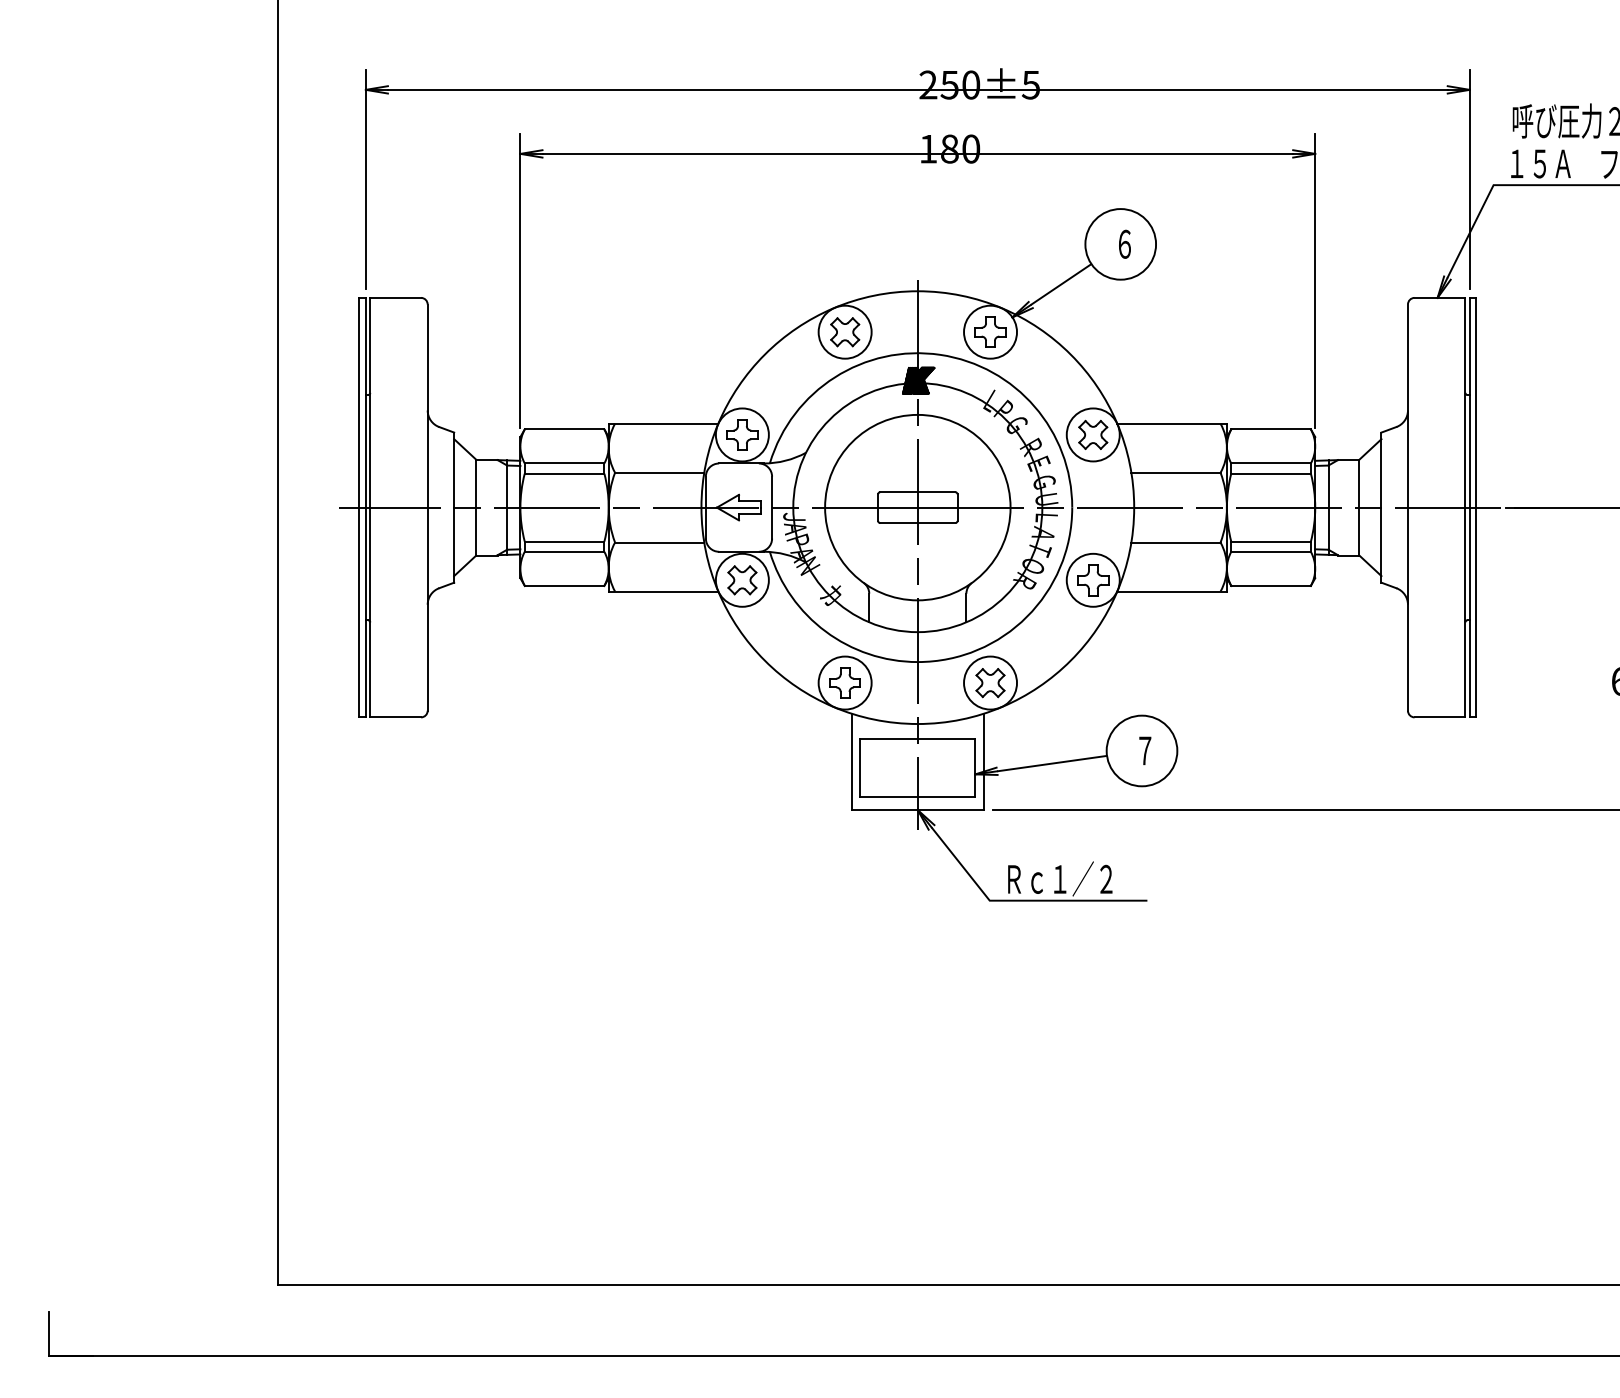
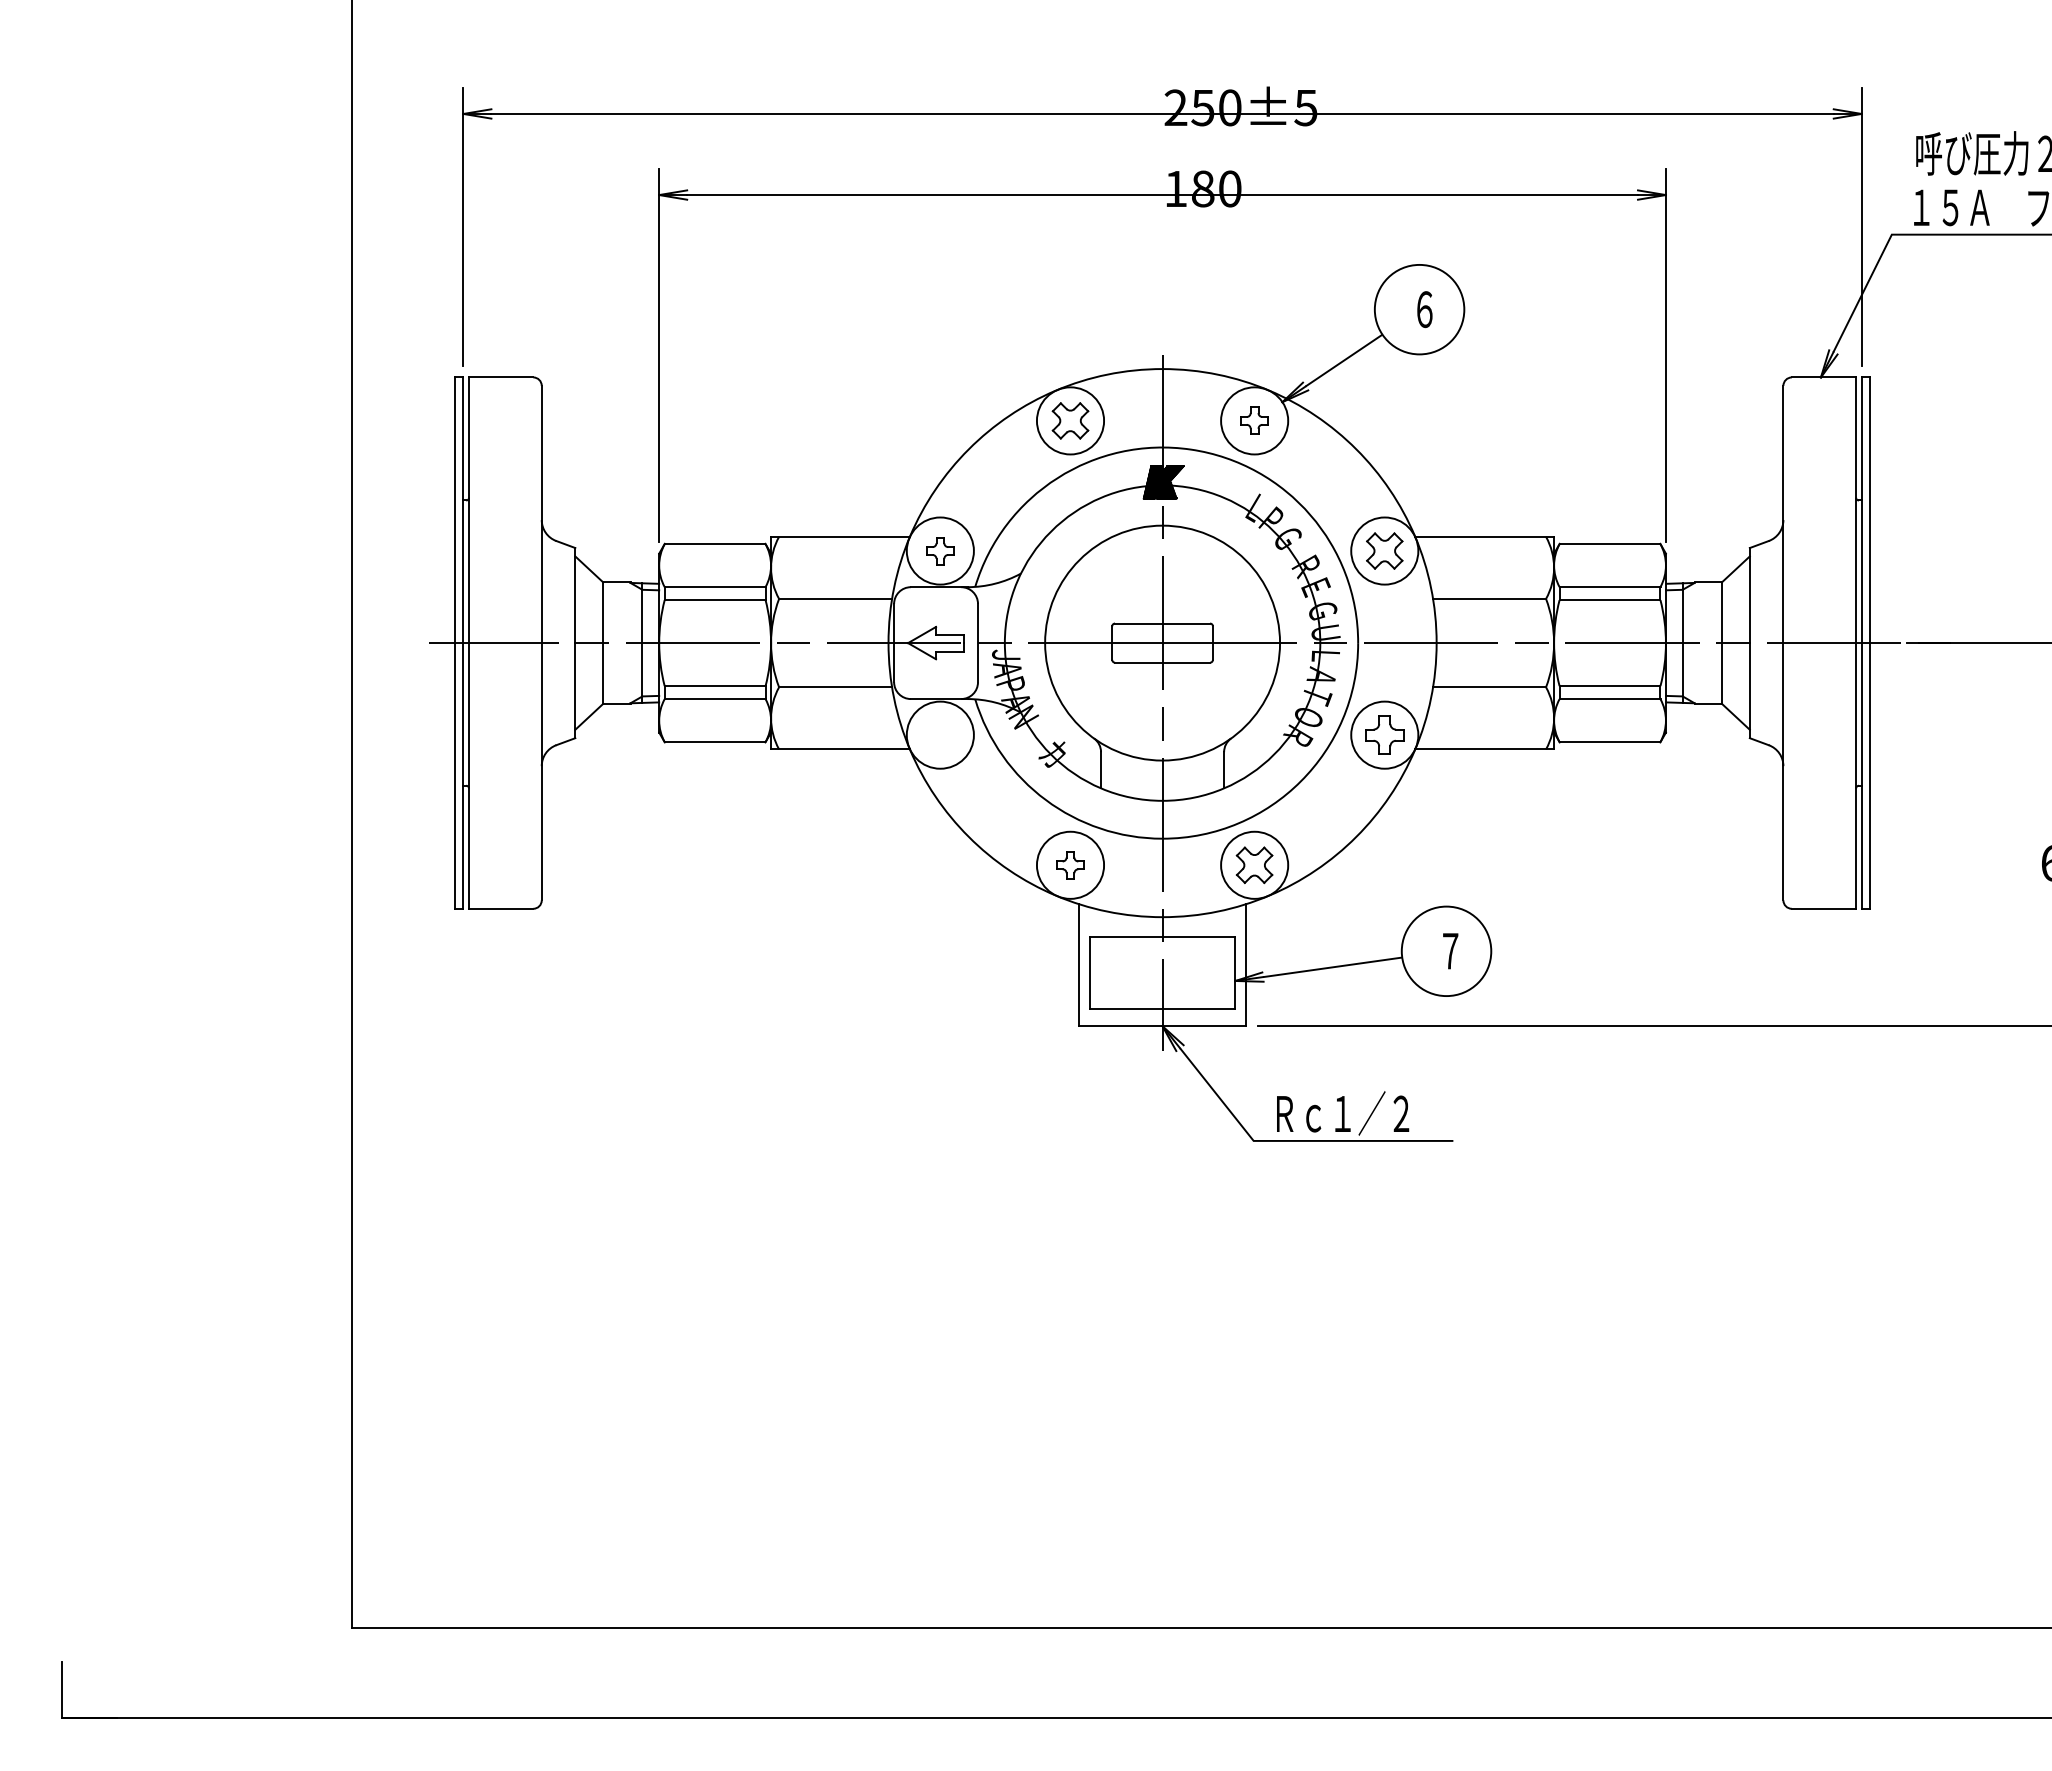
part: (990, 331) -> (1254, 420), size x0.7
part: (742, 434) -> (940, 550), size x0.7
part: (742, 579) -> (940, 734), removed
part: (845, 683) -> (1070, 865), size x0.7

